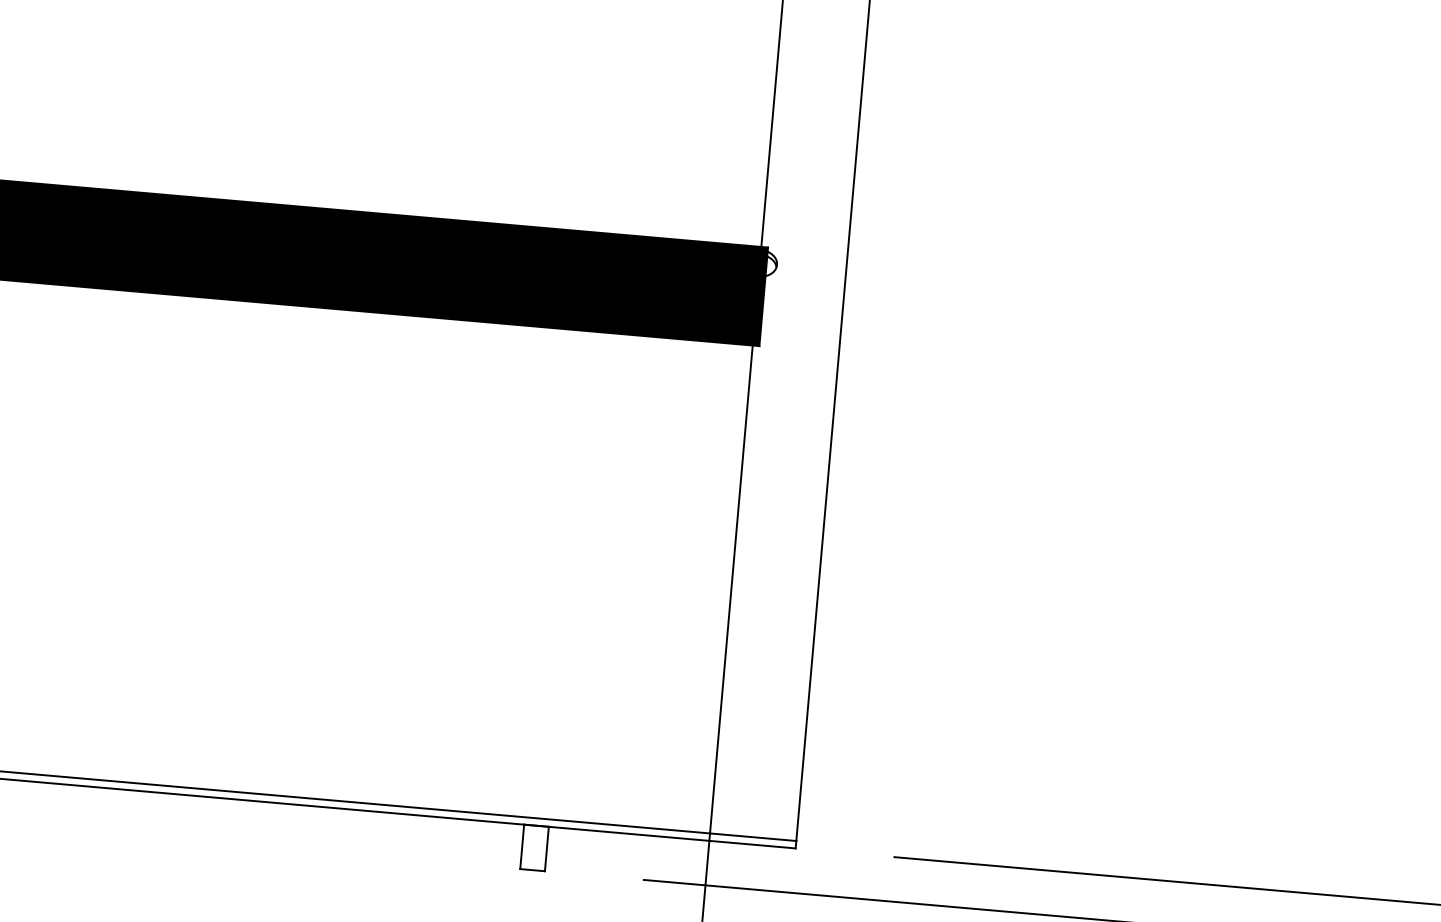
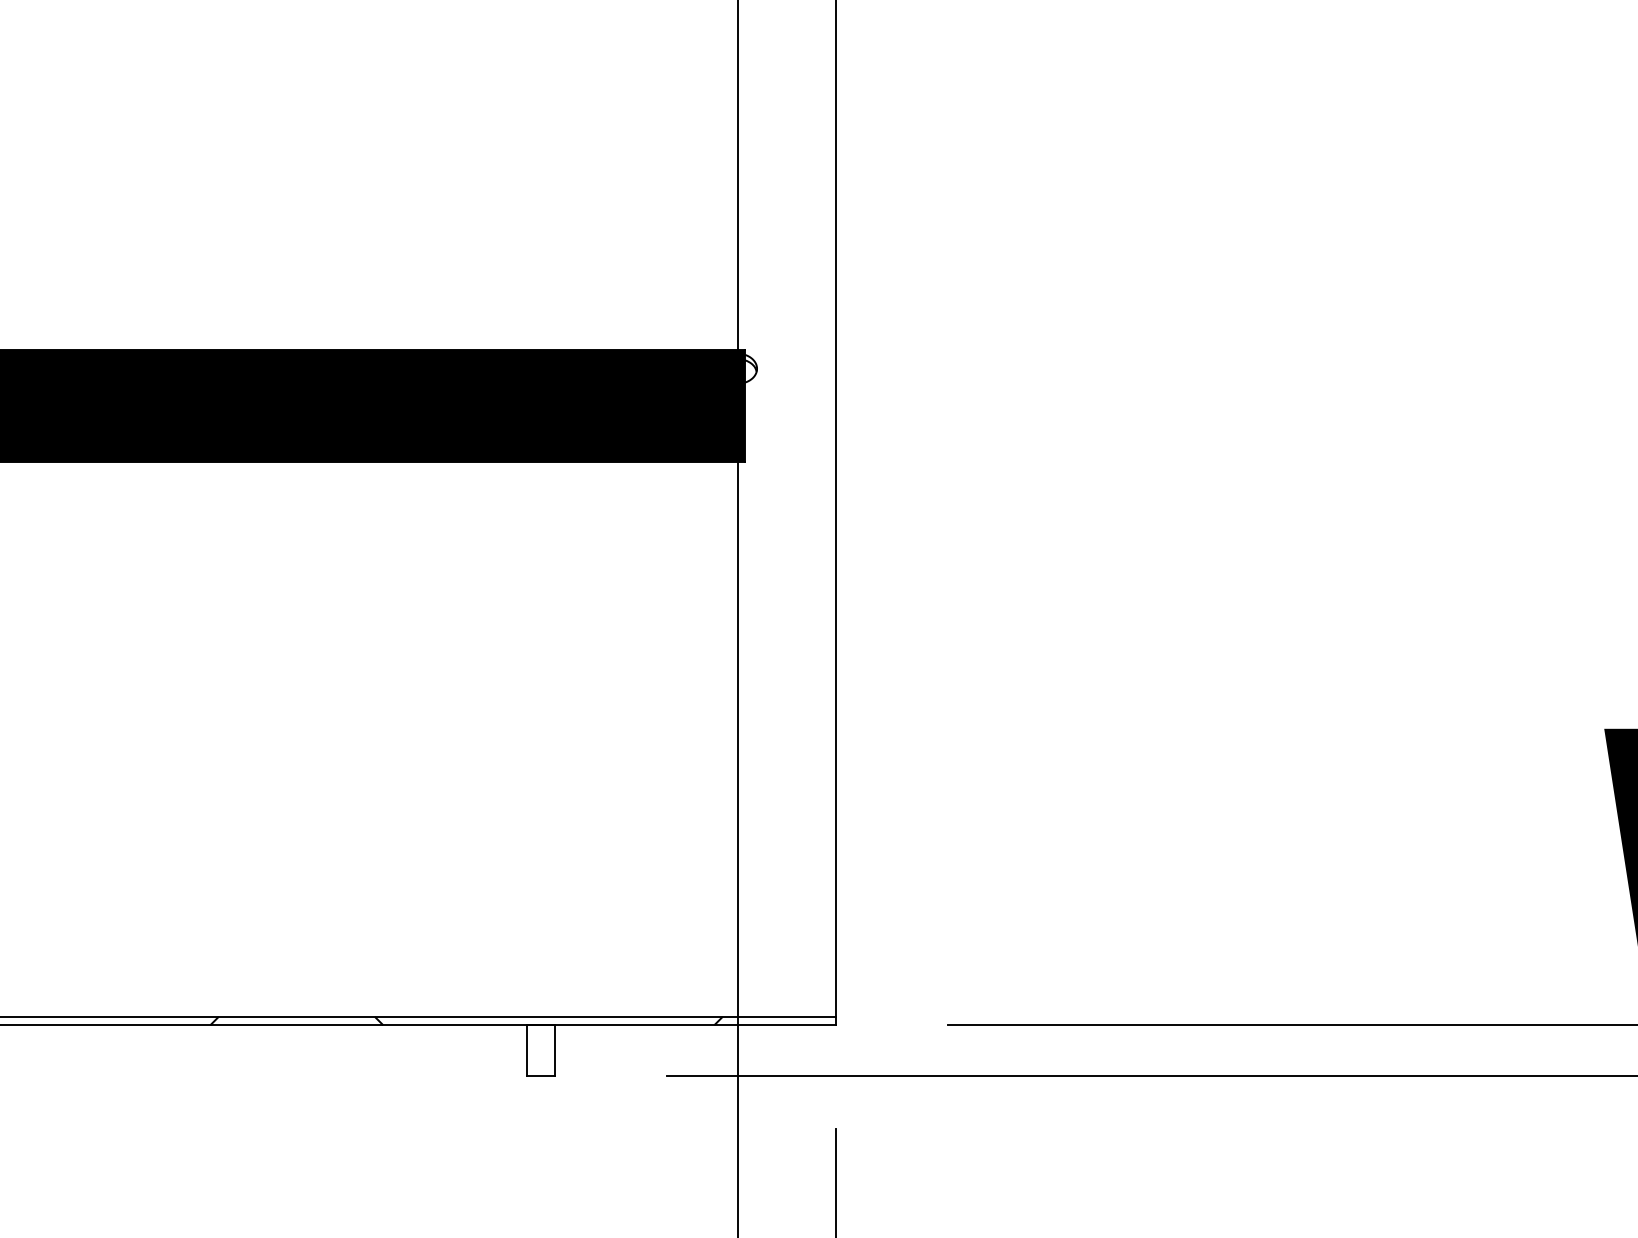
hatch: (471, 815) -> (466, 1020), added

